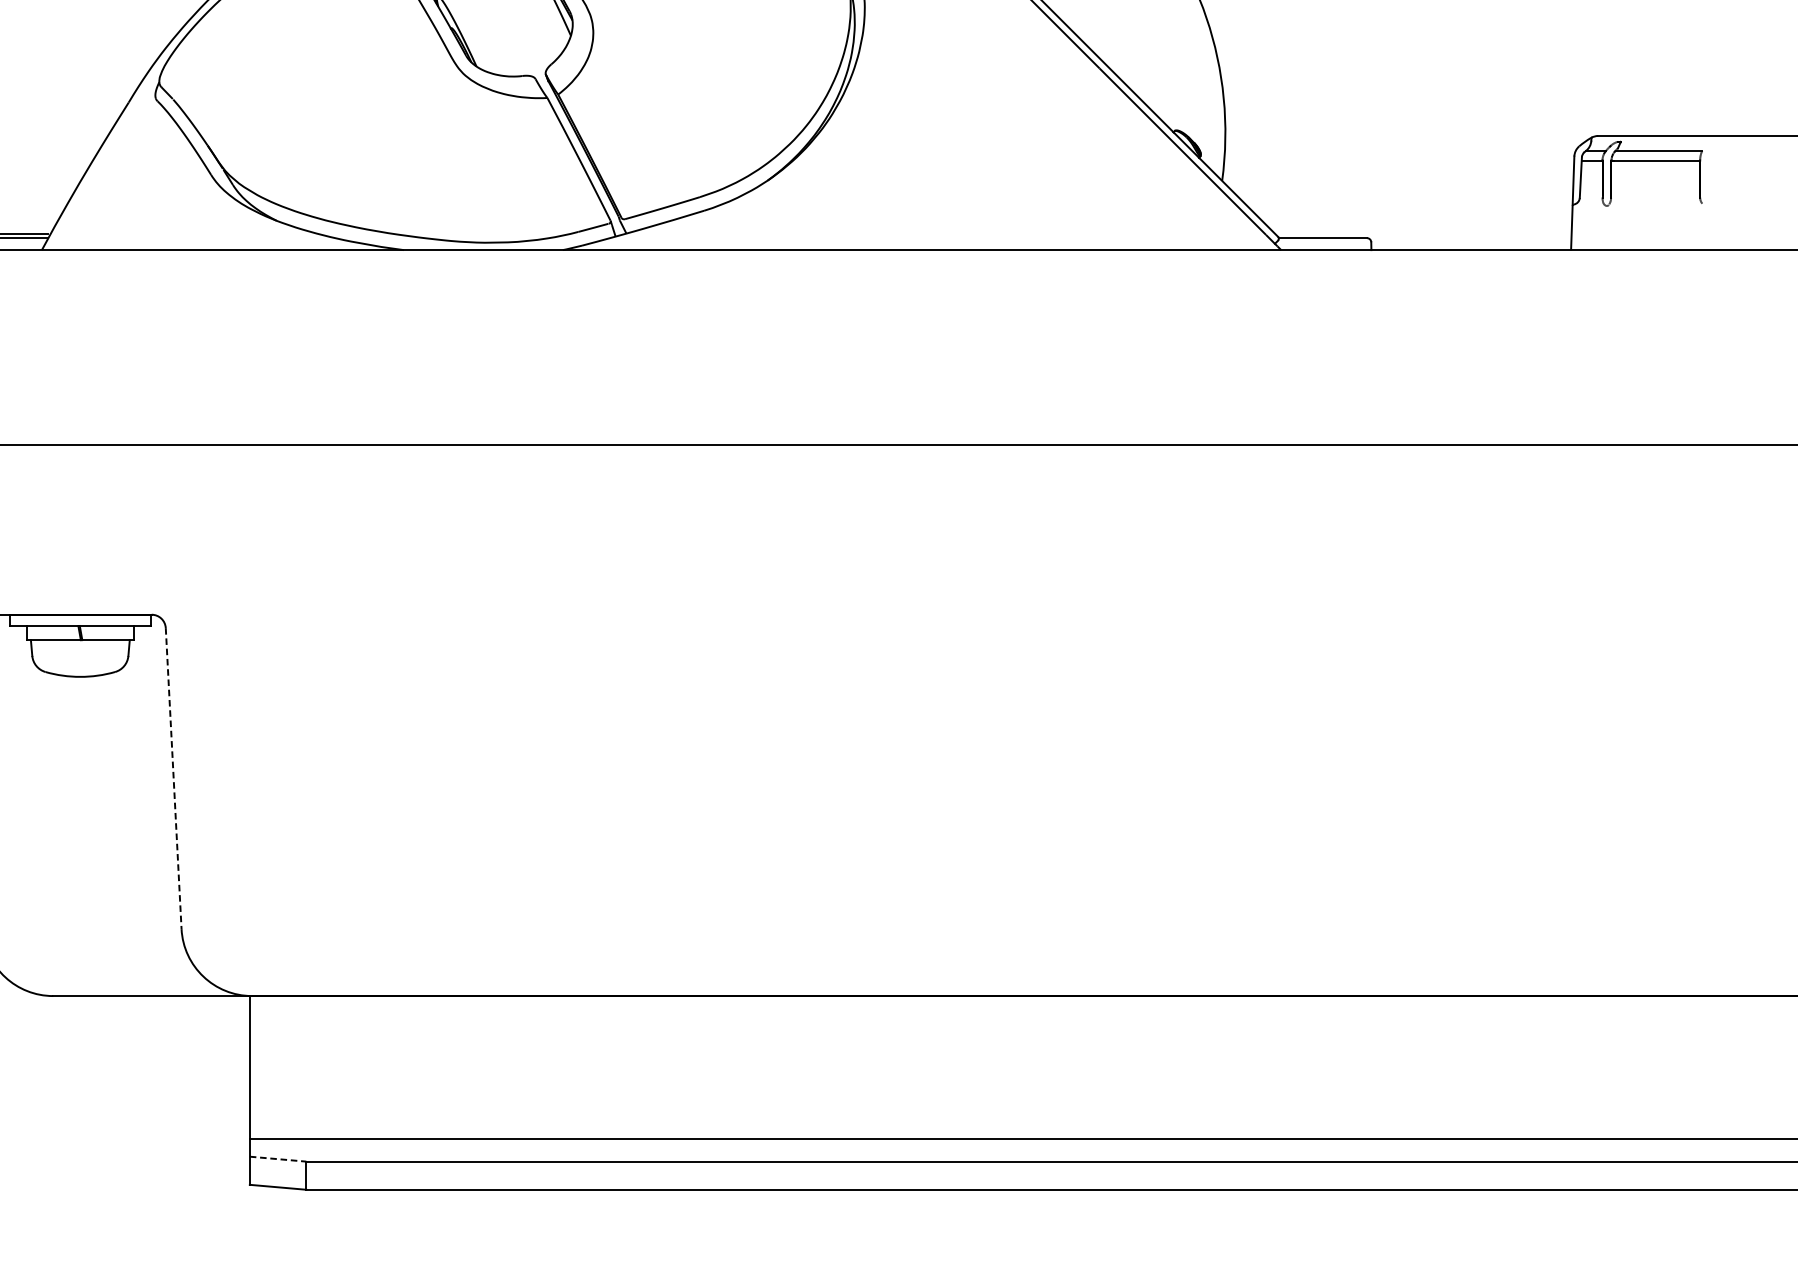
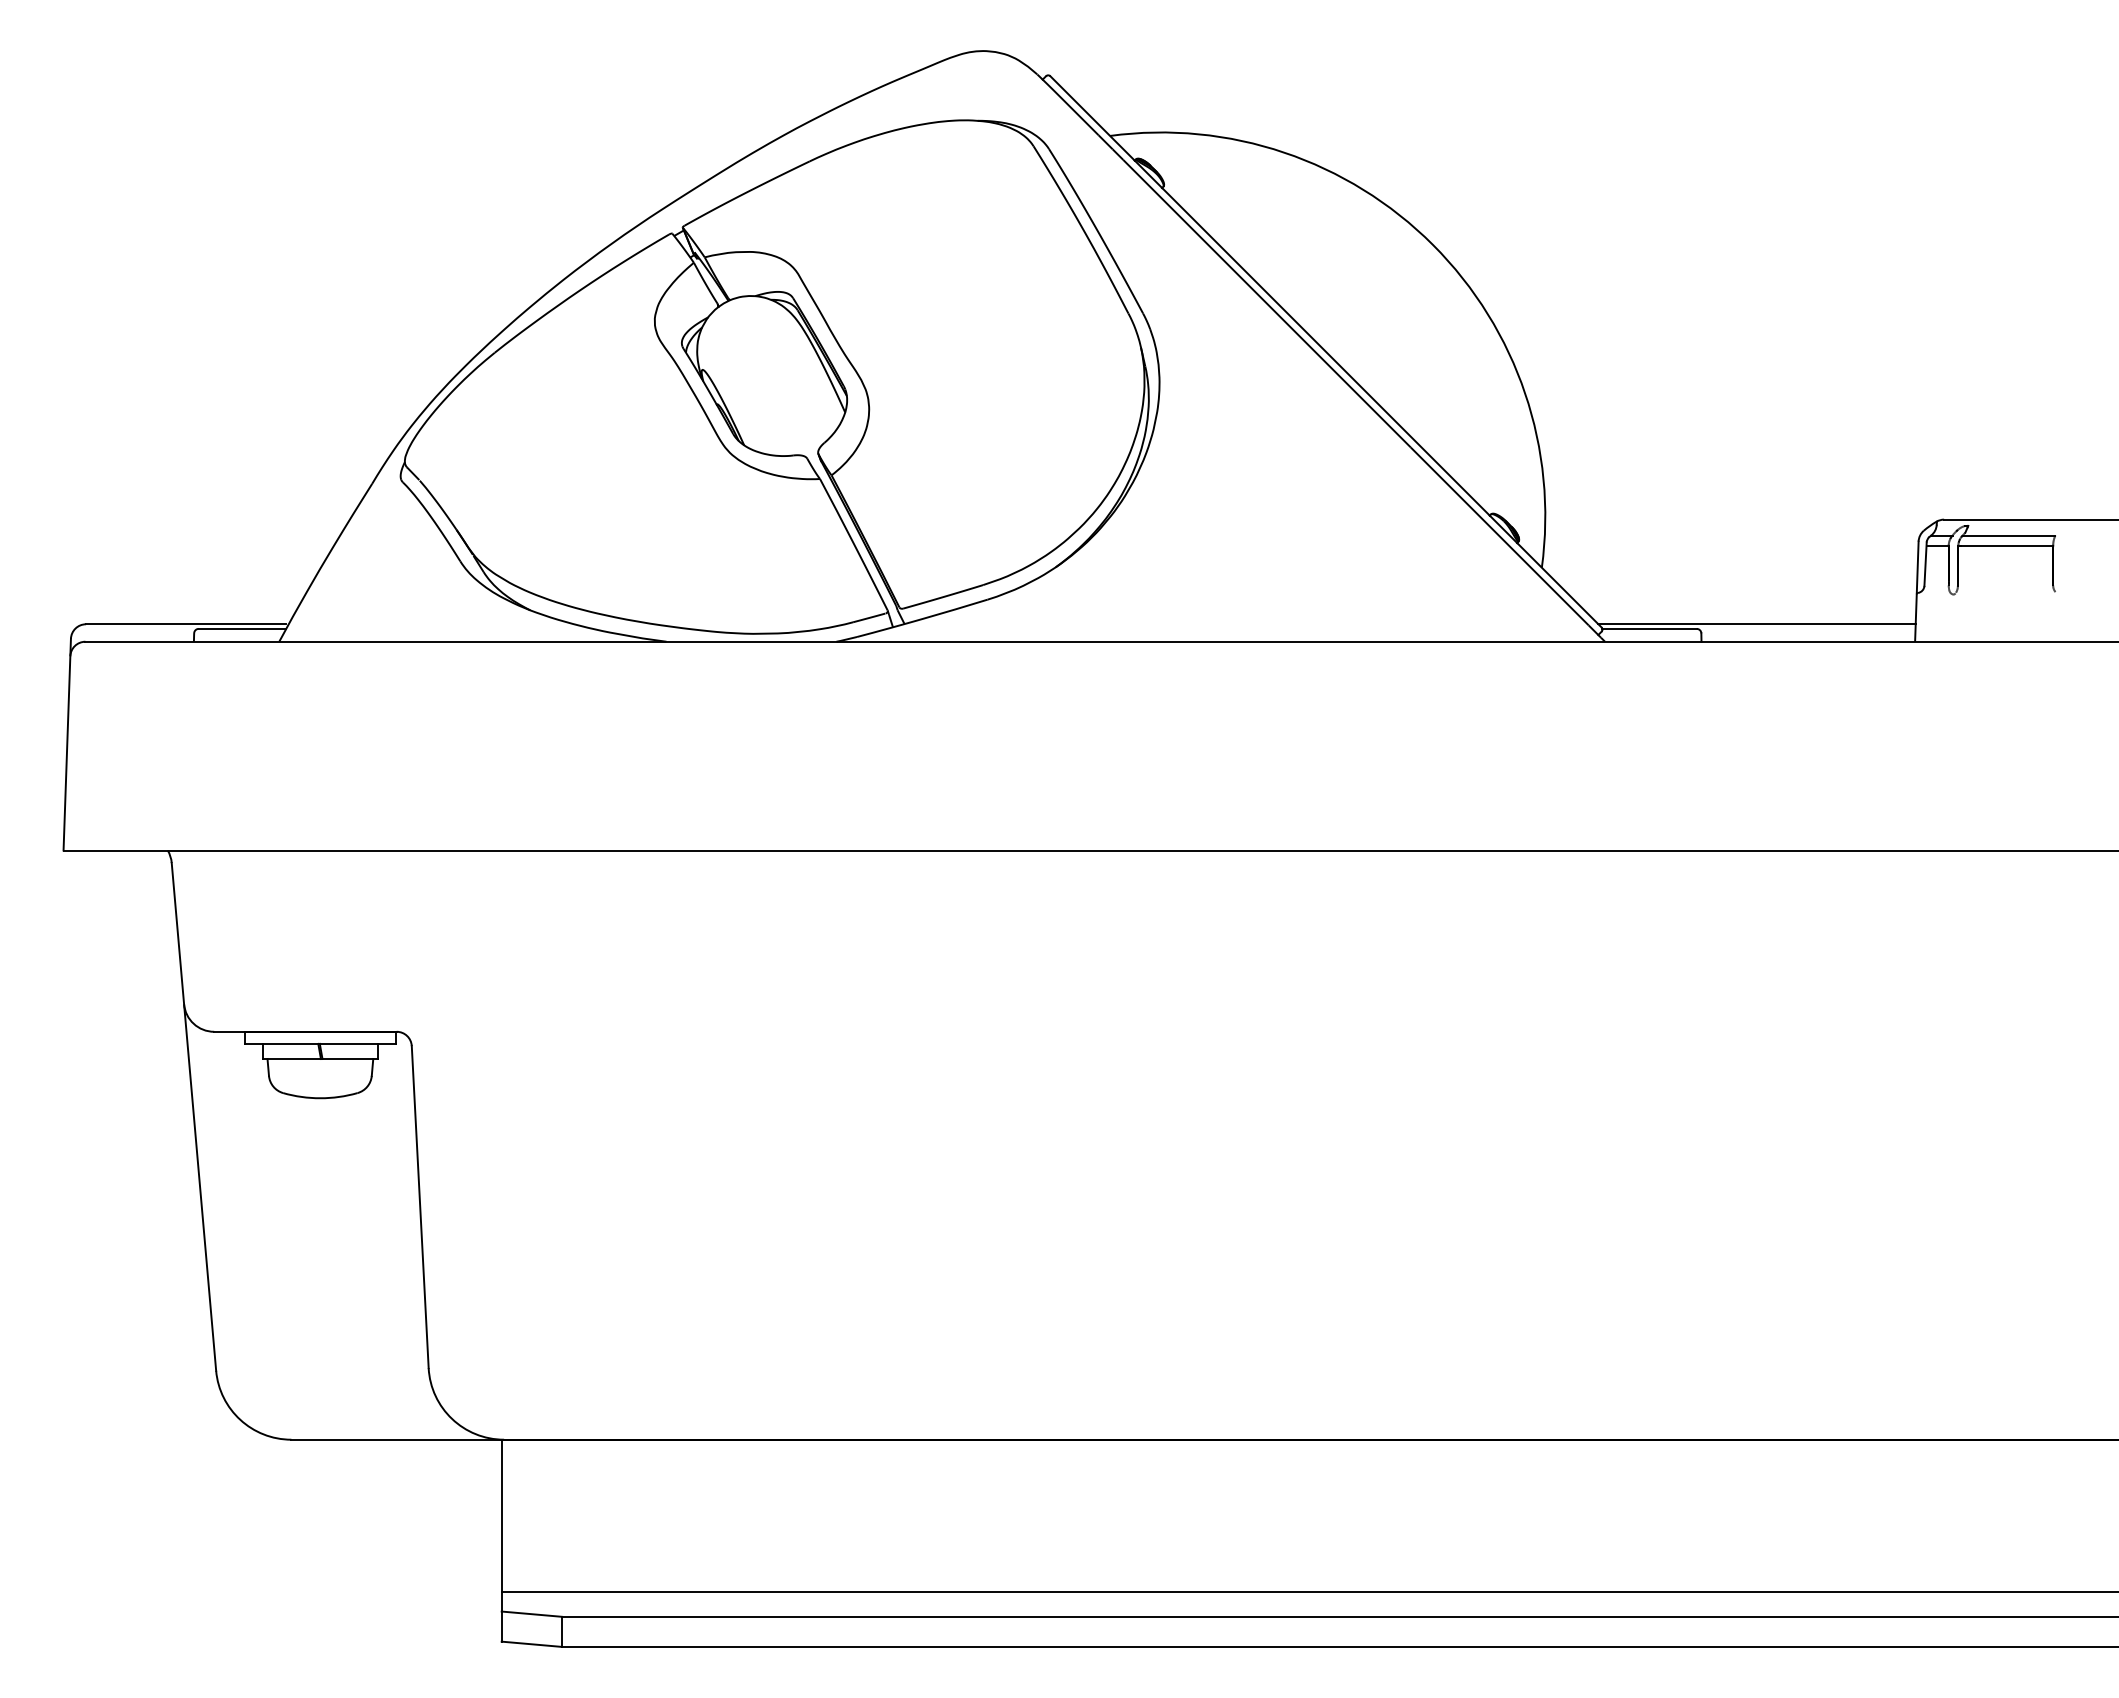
line: (1422, 234) -> (1756, 624), added
line: (173, 778) -> (420, 1207), dashed -> solid
line: (278, 1159) -> (532, 1614), dashed -> solid

